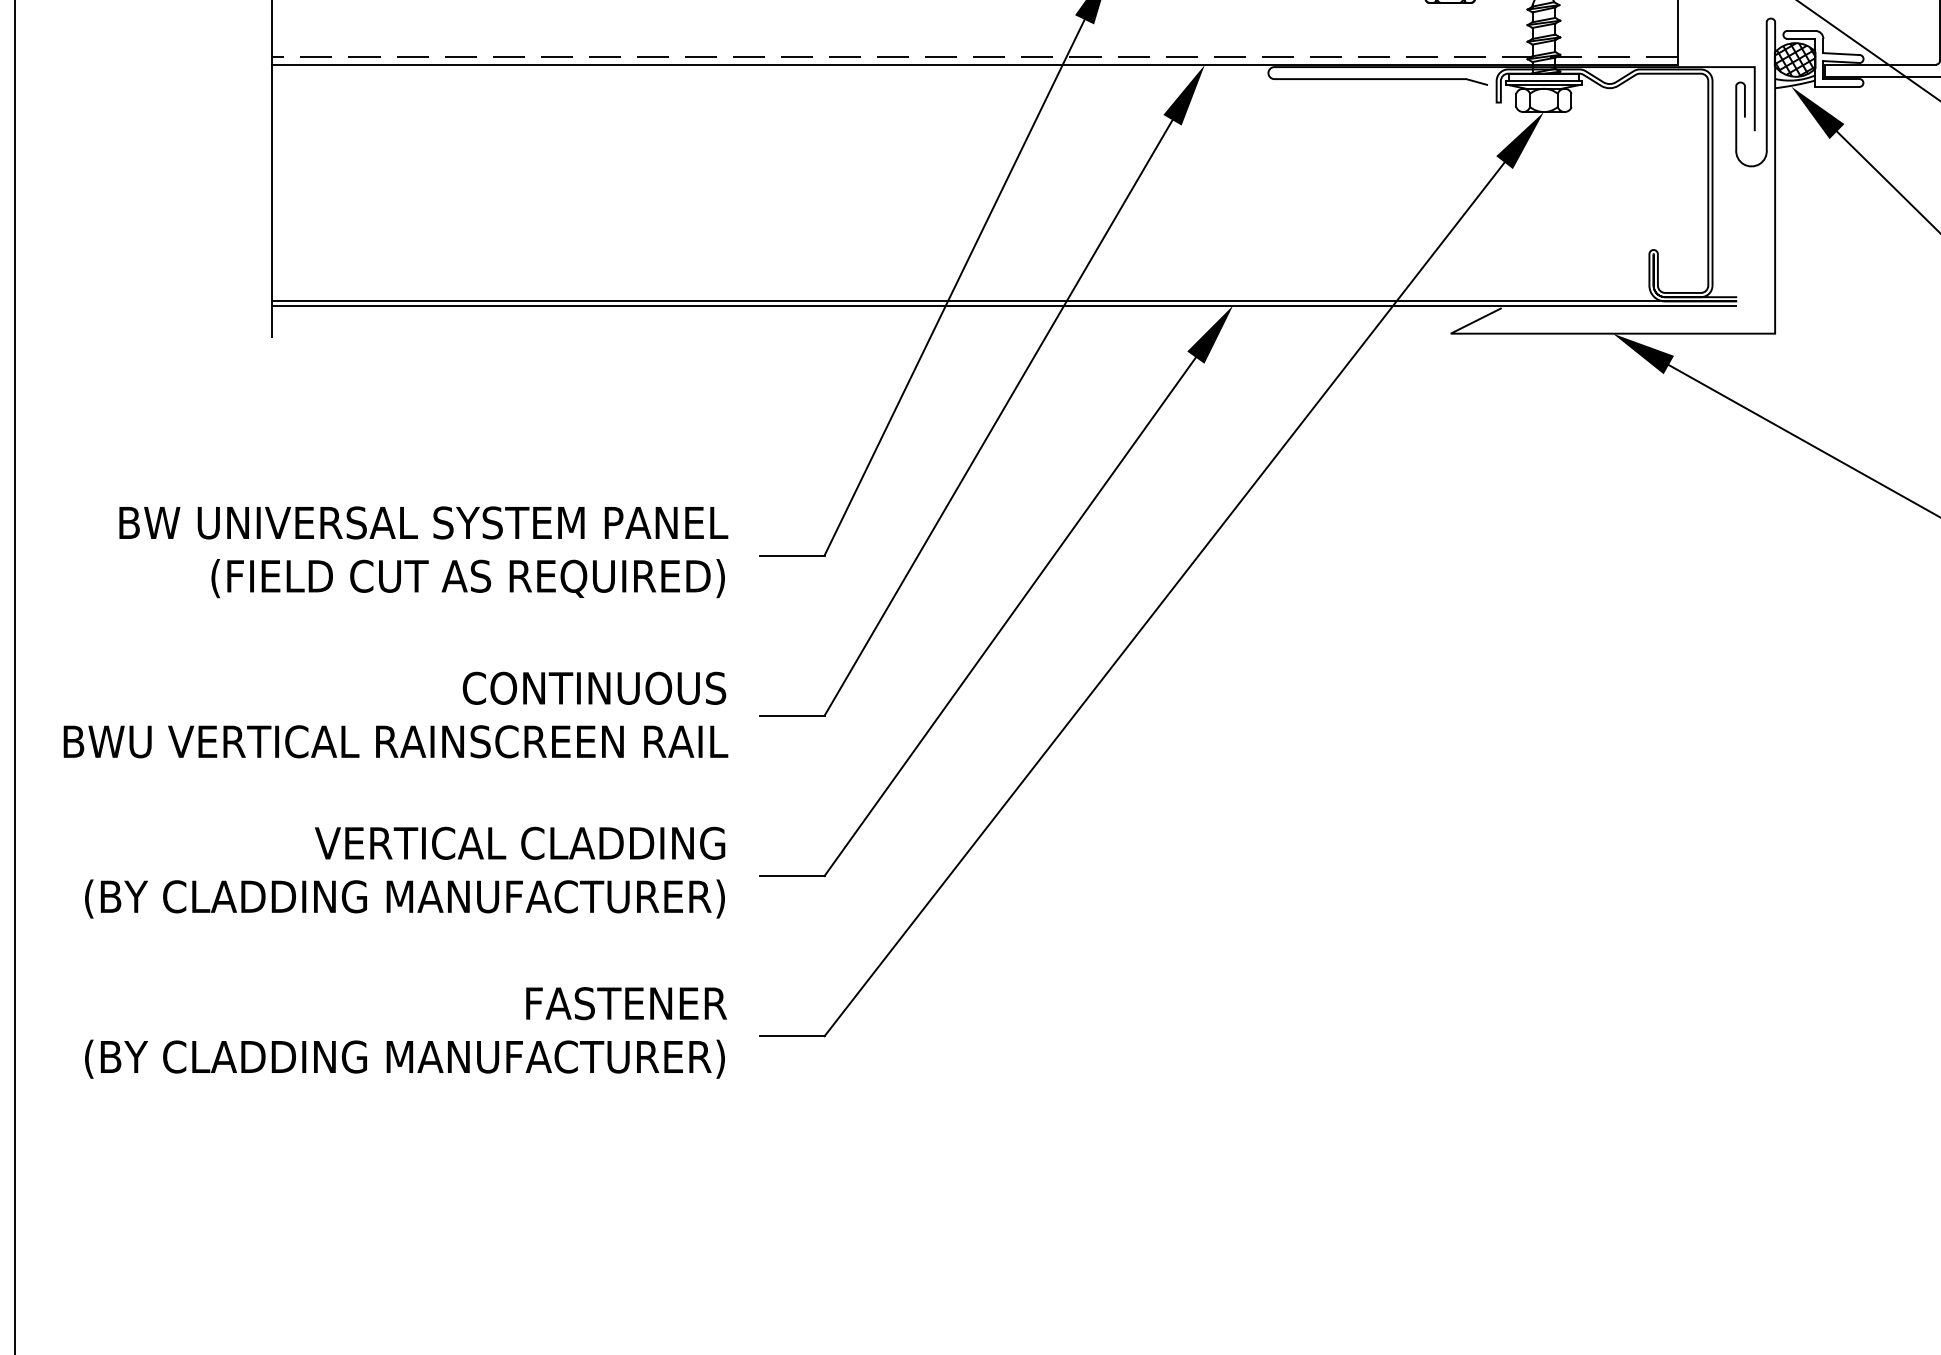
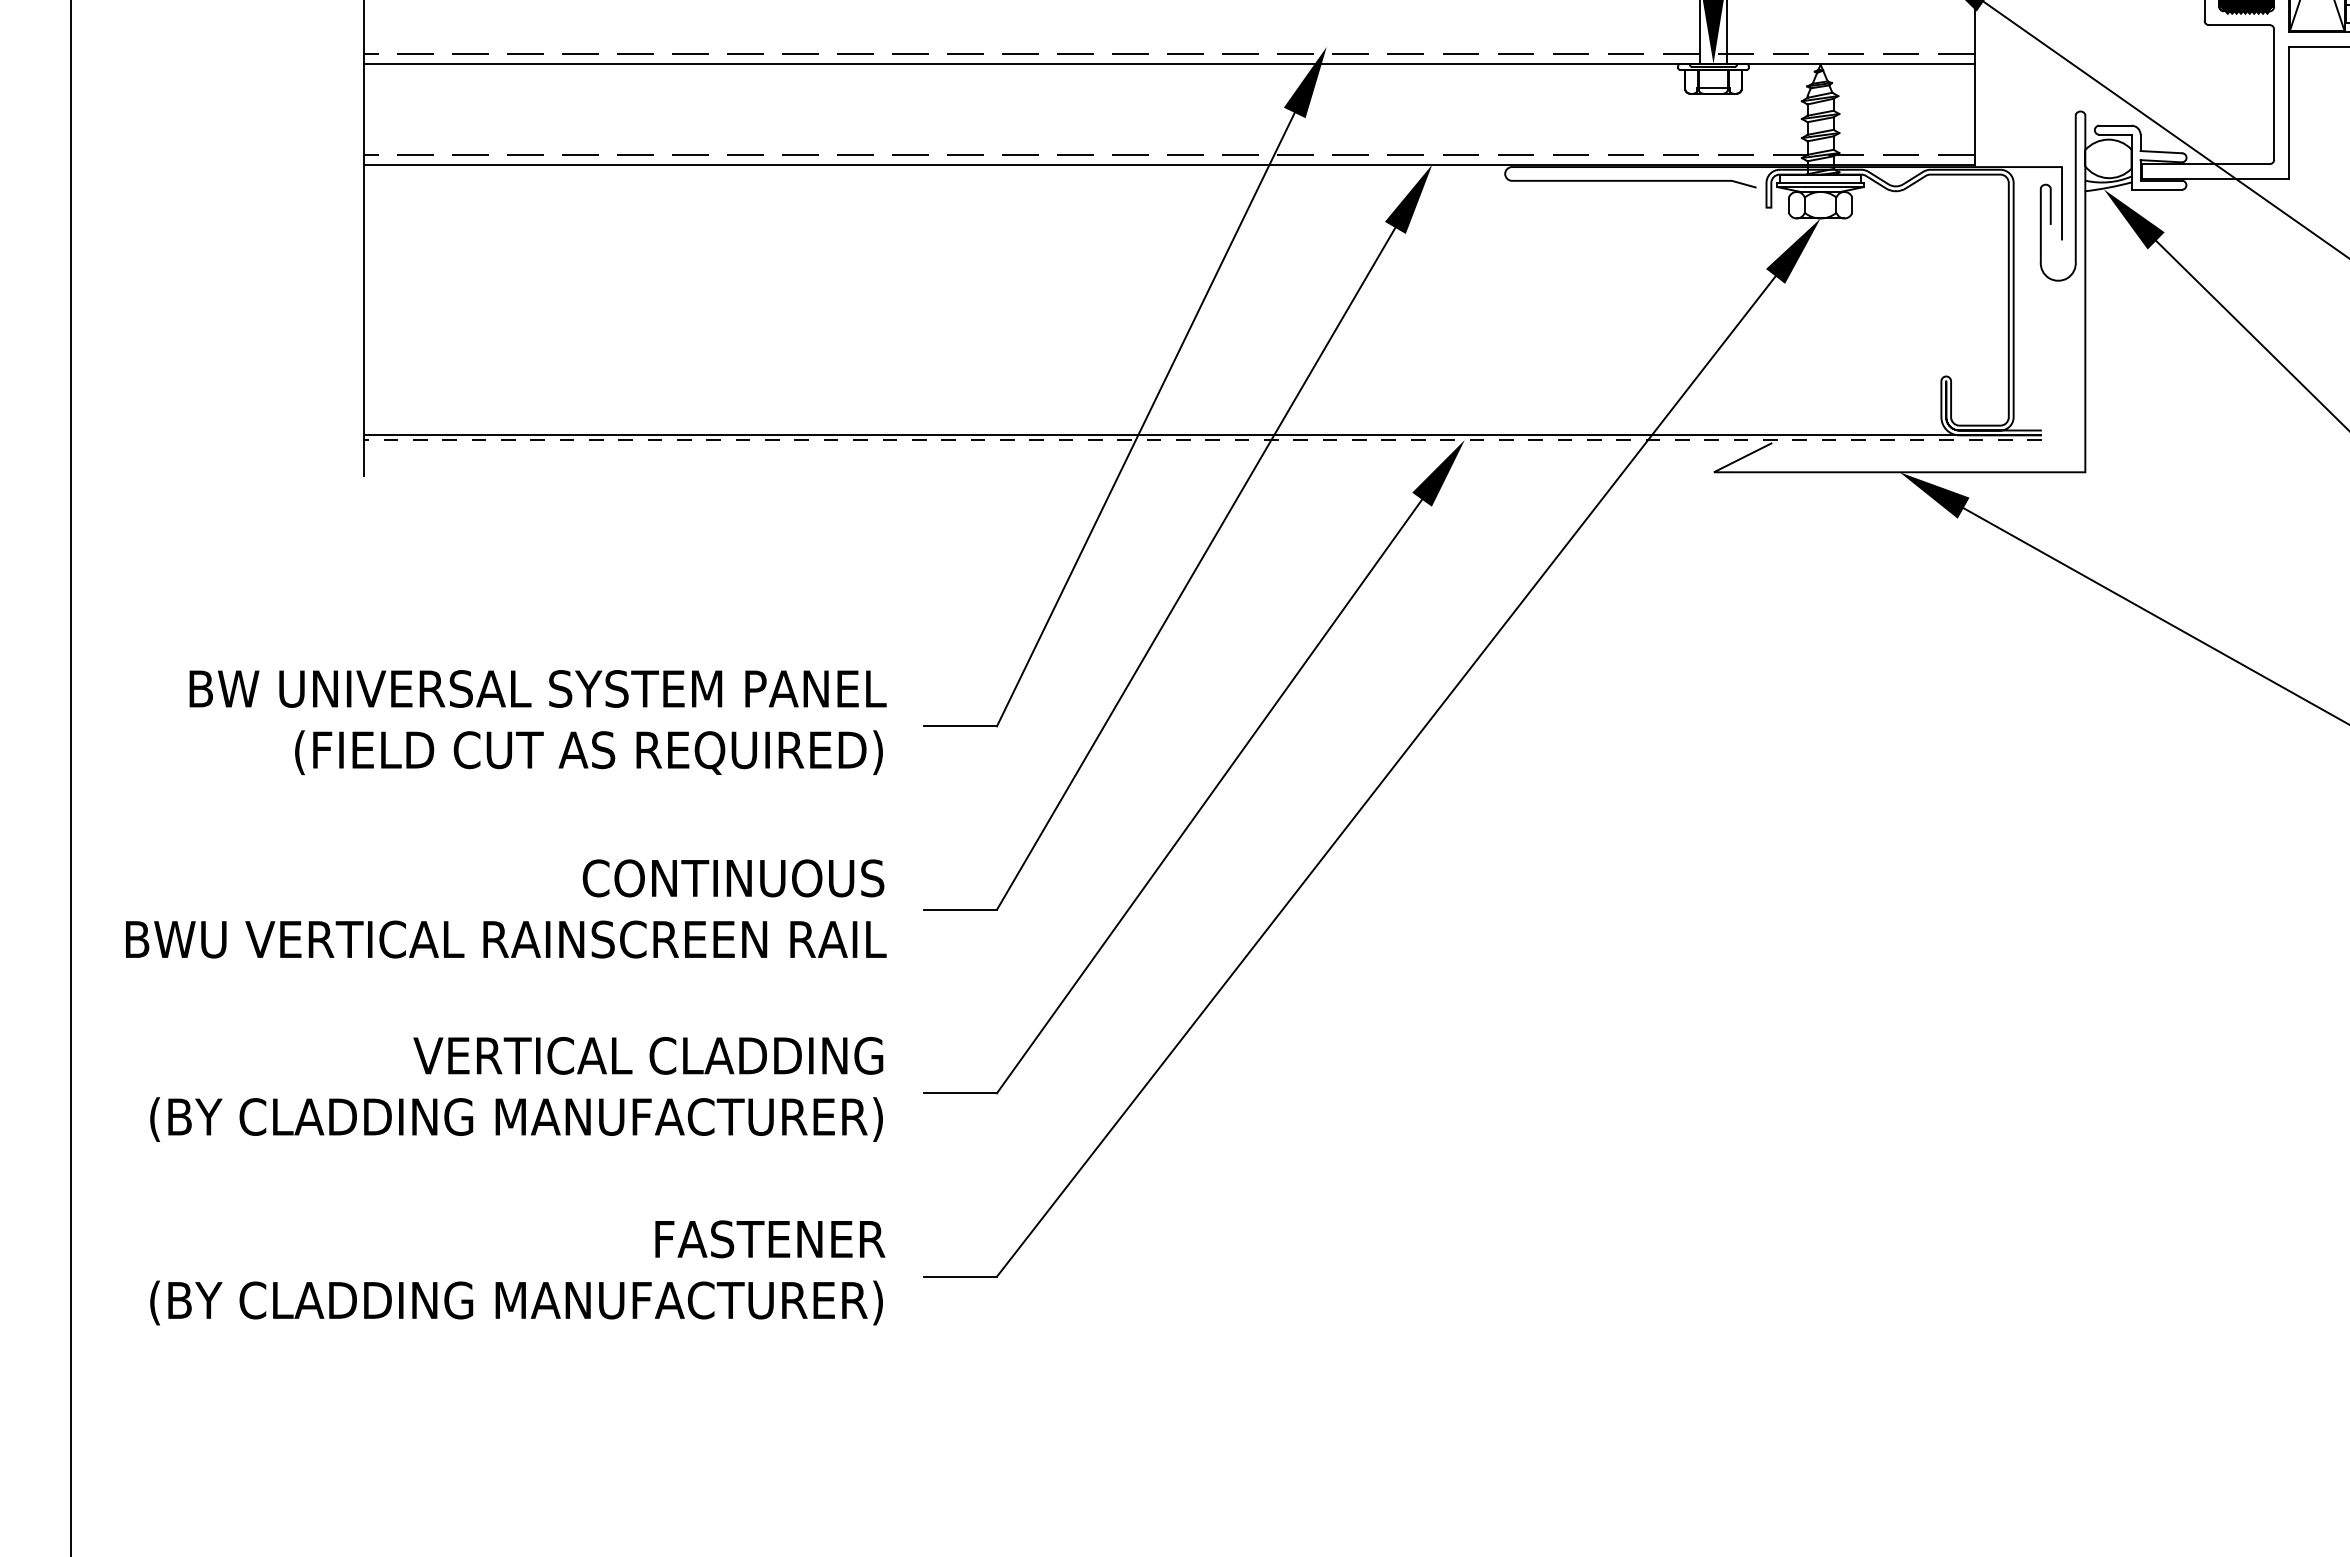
hatch: (1794, 59) -> (2107, 158), removed
line: (1004, 305) -> (1203, 440), solid -> dashed

